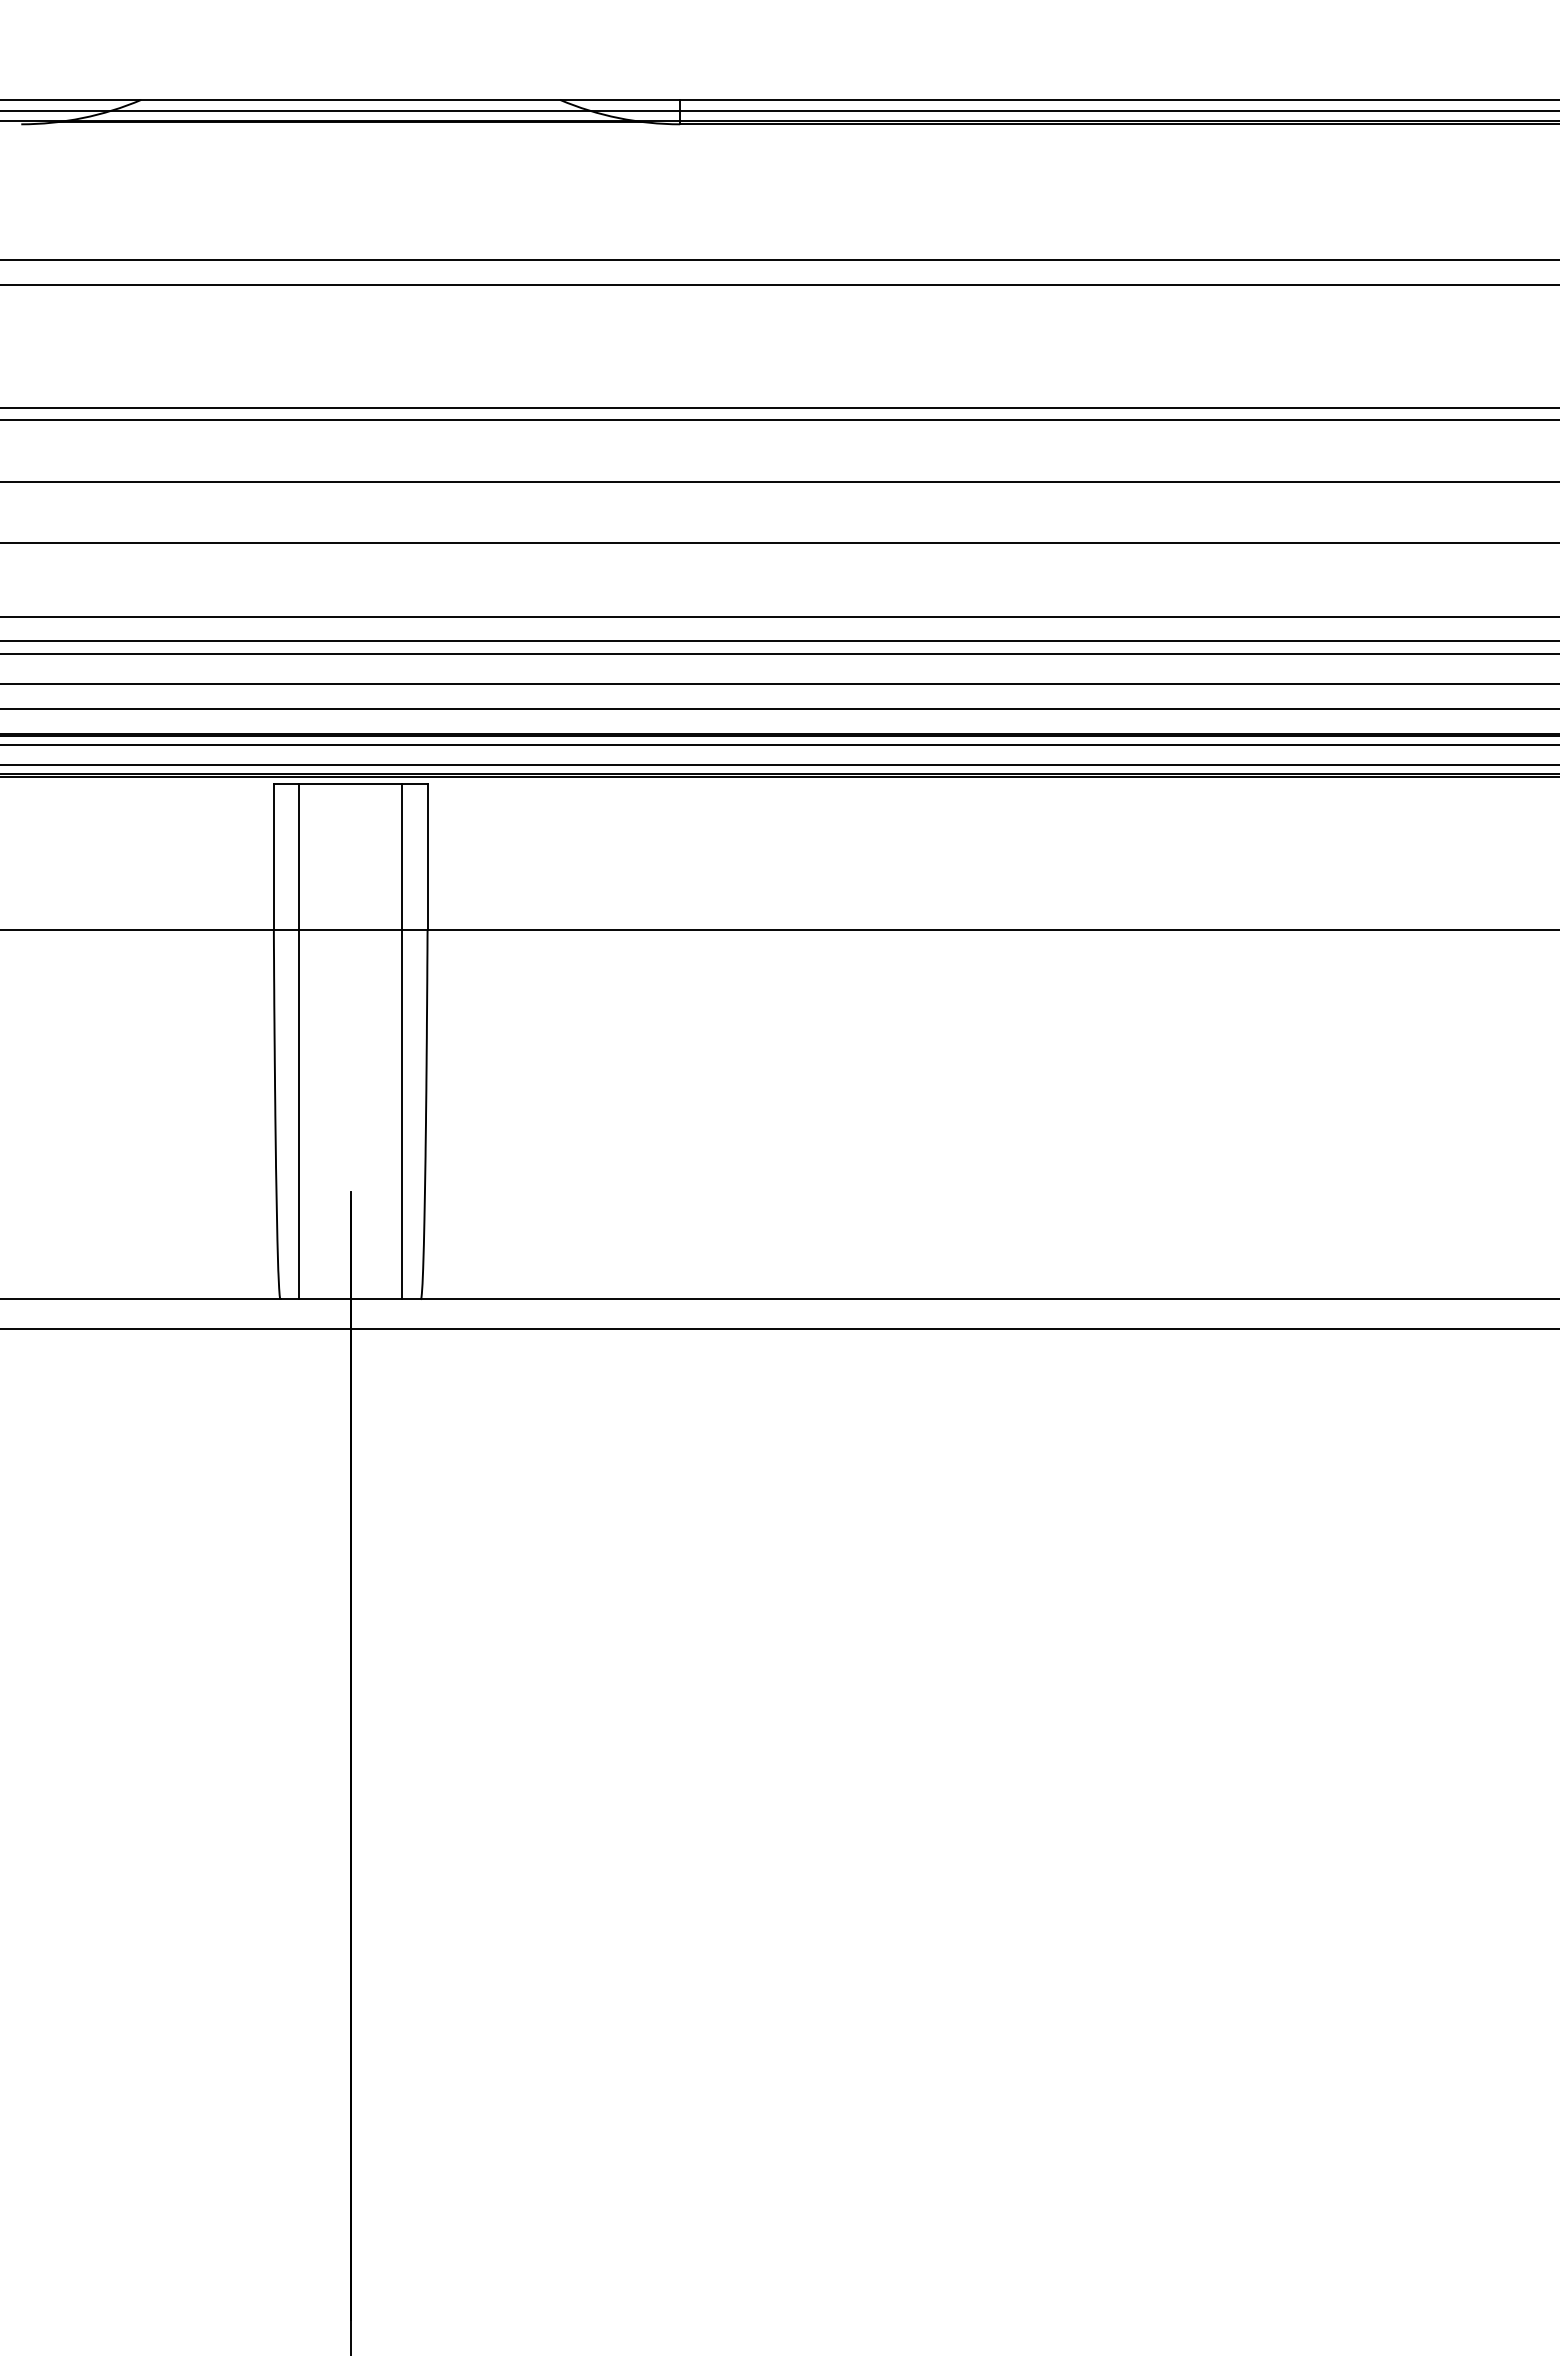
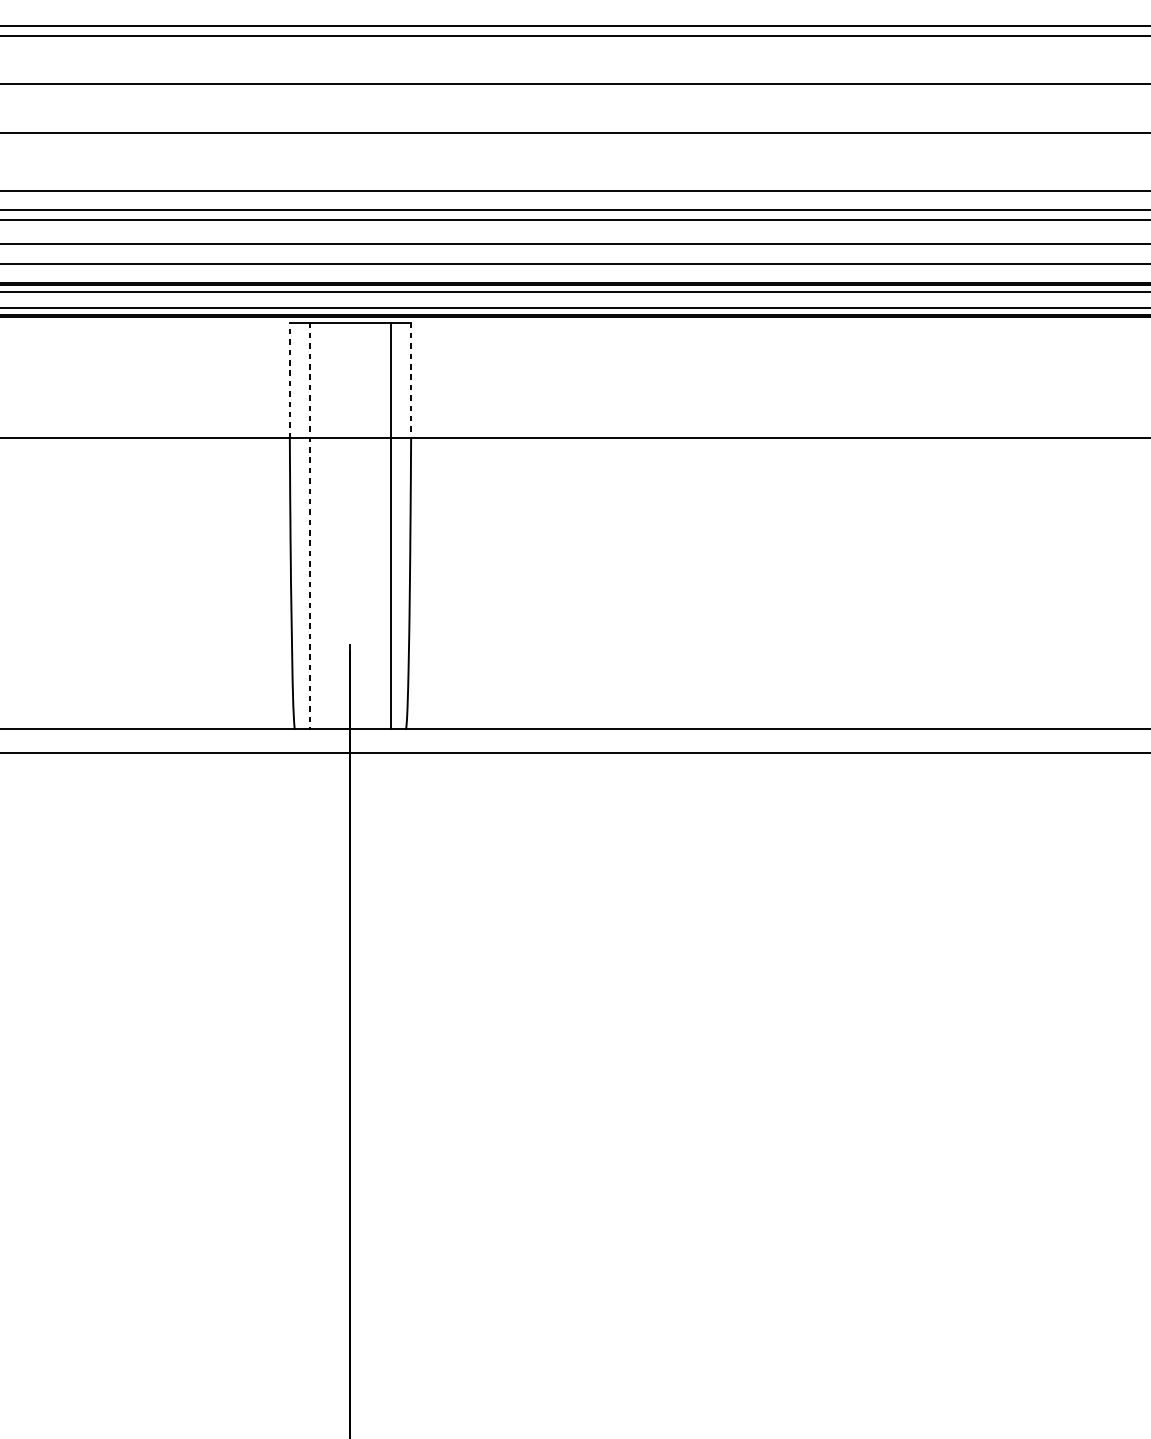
line: (273, 856) -> (289, 379), solid -> dashed
line: (427, 857) -> (411, 380), solid -> dashed
line: (299, 1041) -> (310, 525), solid -> dashed

